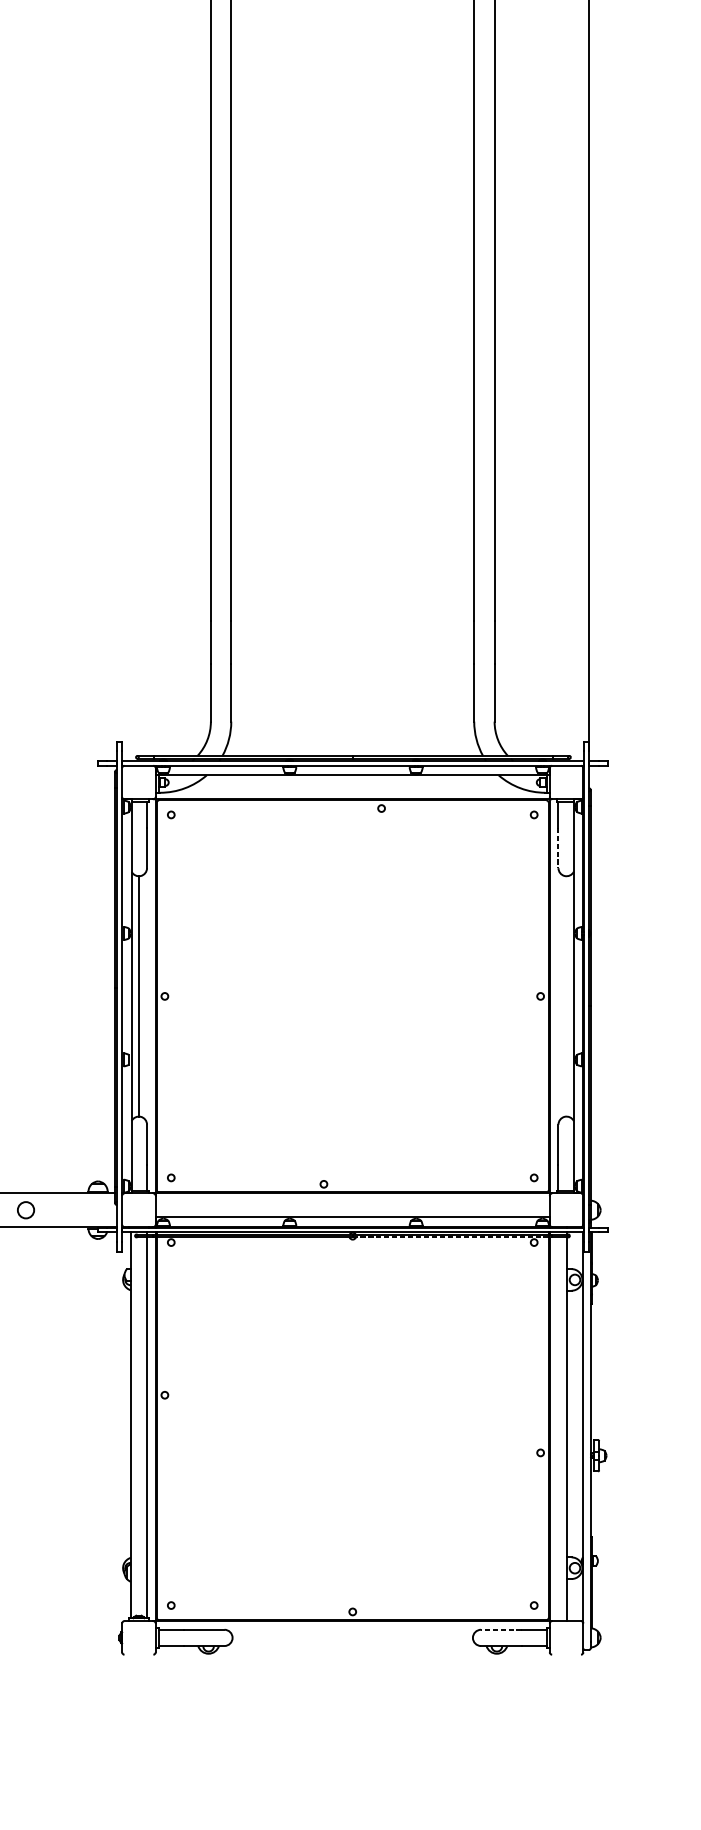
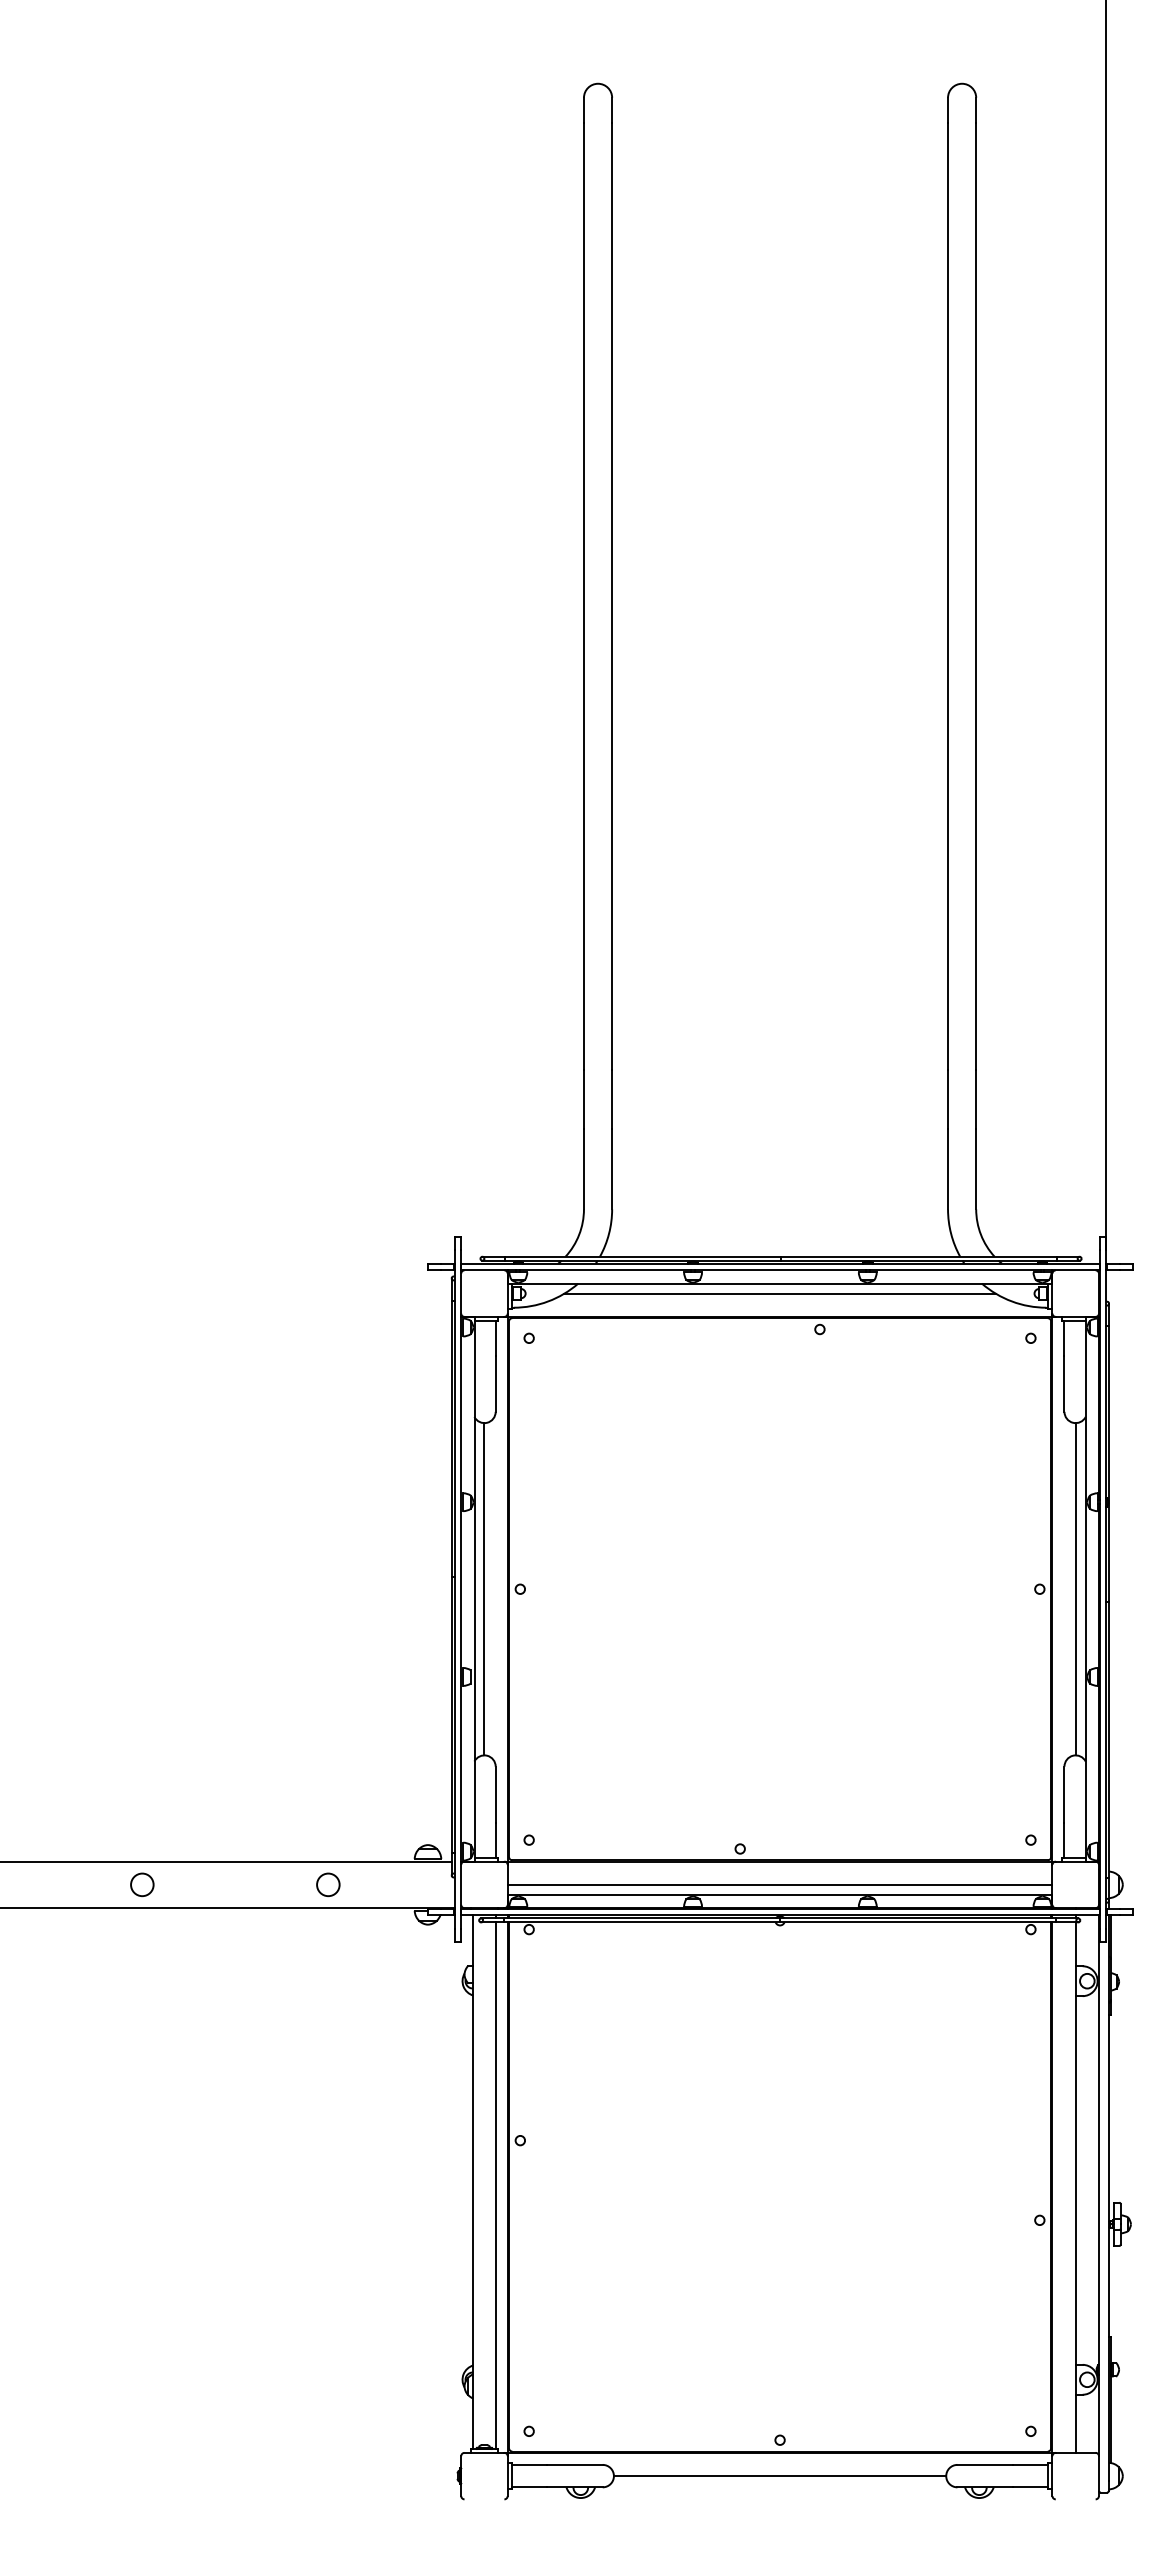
line: (352, 782) -> (779, 1293), added
line: (558, 847) -> (1064, 1383), dashed -> solid
line: (566, 996) -> (1075, 1589), added
line: (352, 1209) -> (779, 1884), added
line: (452, 1237) -> (918, 1922), dashed -> solid
line: (501, 1629) -> (985, 2464), dashed -> solid
line: (352, 1638) -> (779, 2476), added

